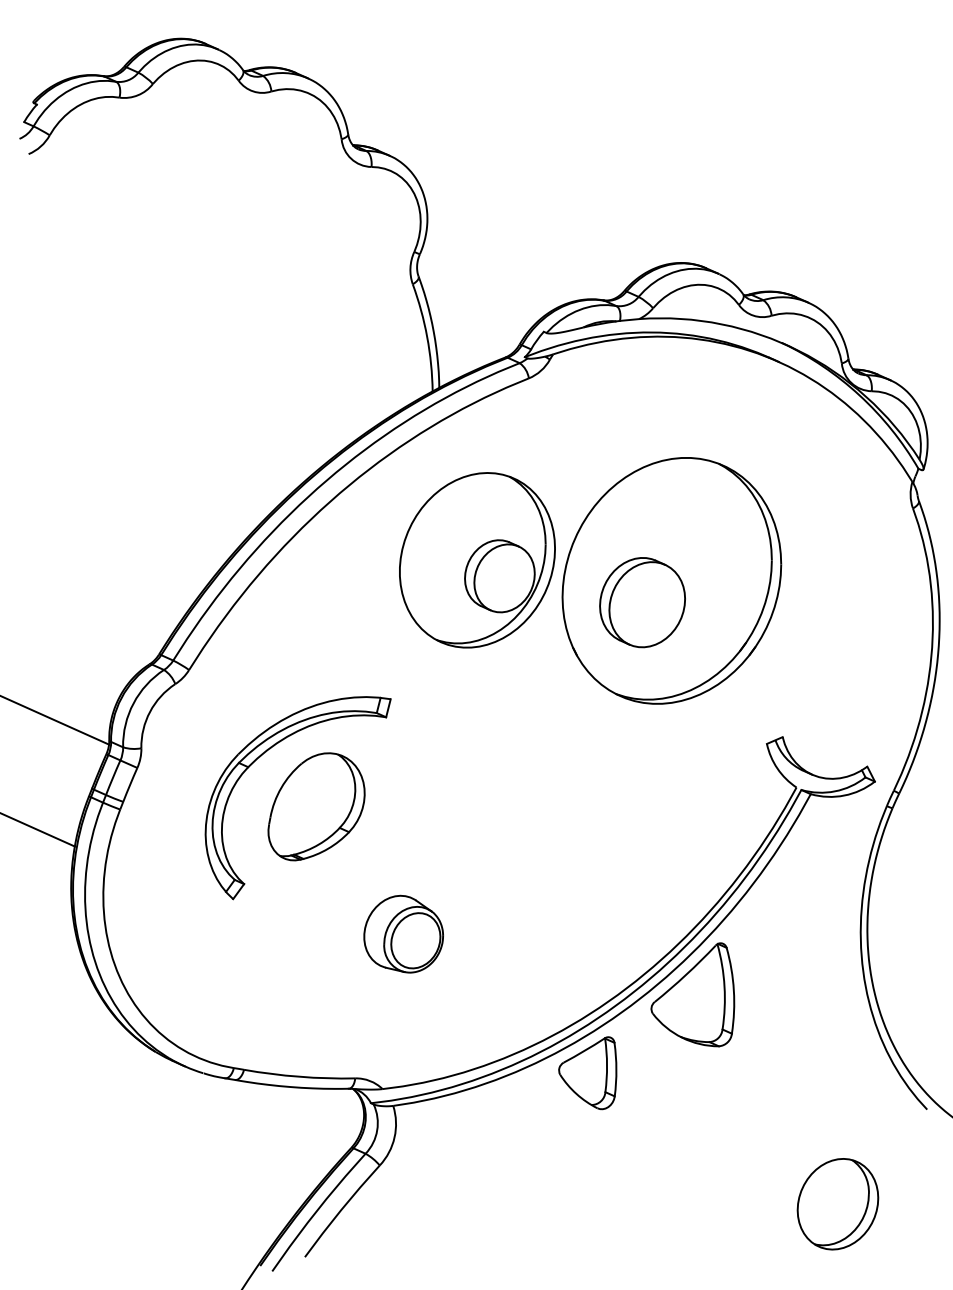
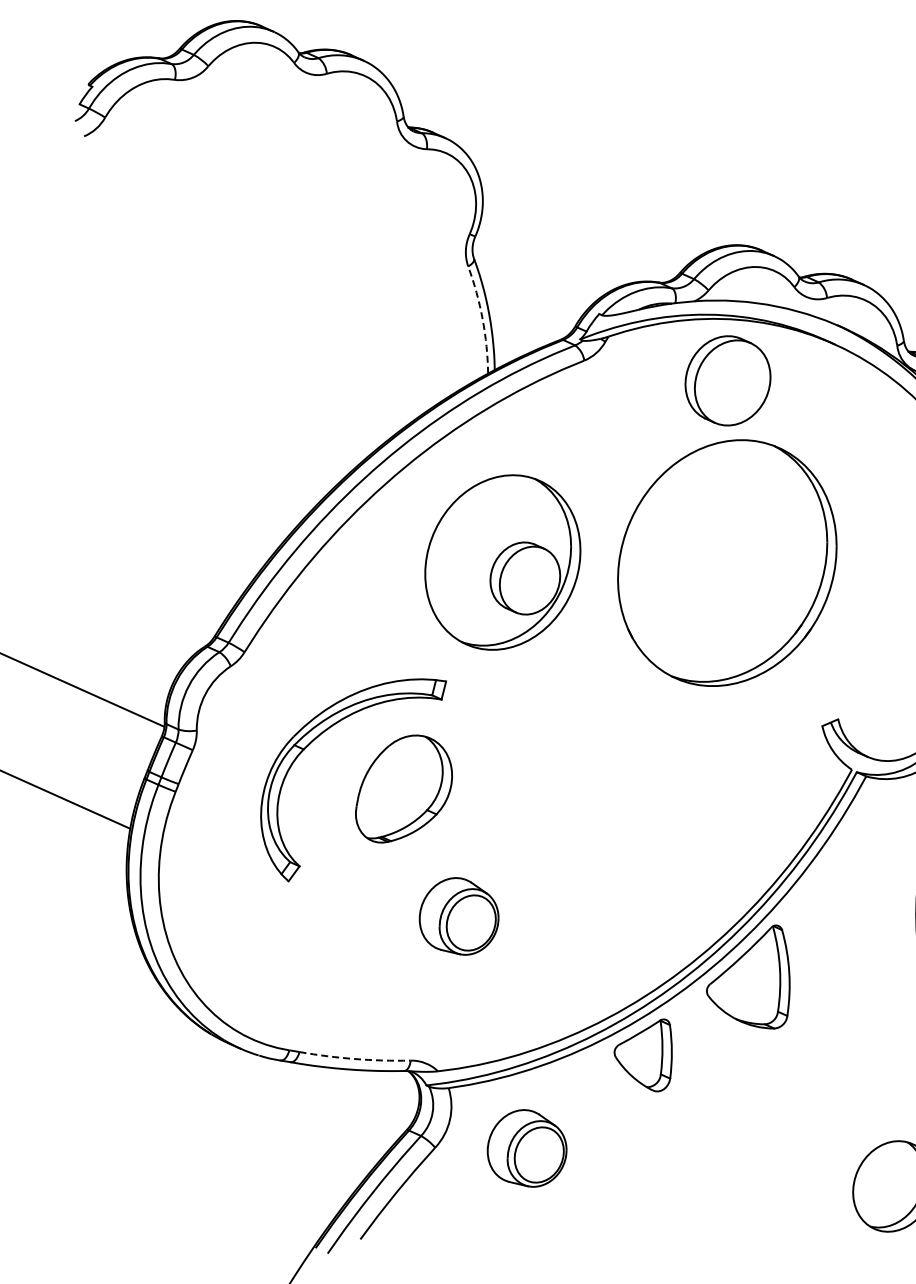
arc: (427, 337) -> (482, 319), solid -> dashed
part: (477, 560) -> (502, 562), moved
part: (642, 602) -> (727, 380), moved
part: (316, 806) -> (403, 788), moved
arc: (299, 1076) -> (354, 1058), solid -> dashed
part: (471, 1165) -> (526, 1147), added

